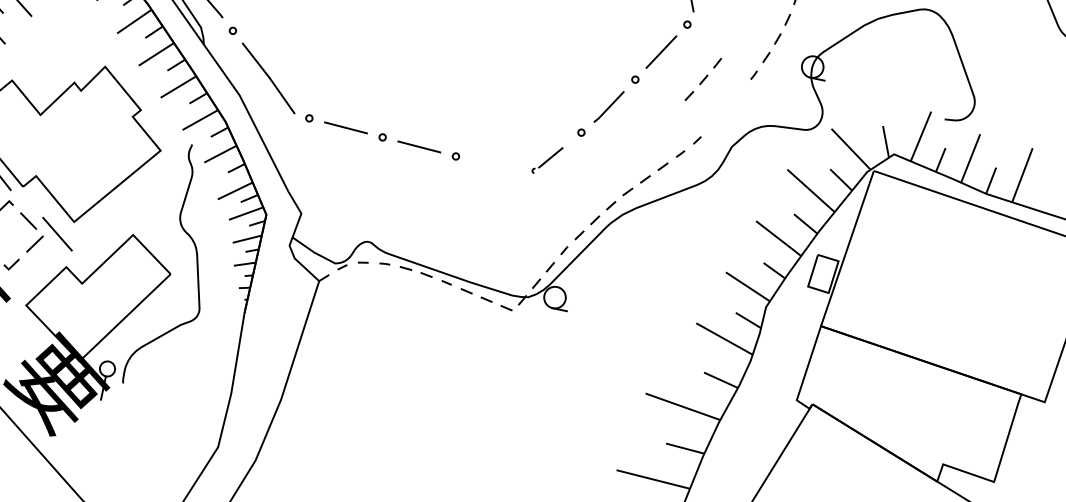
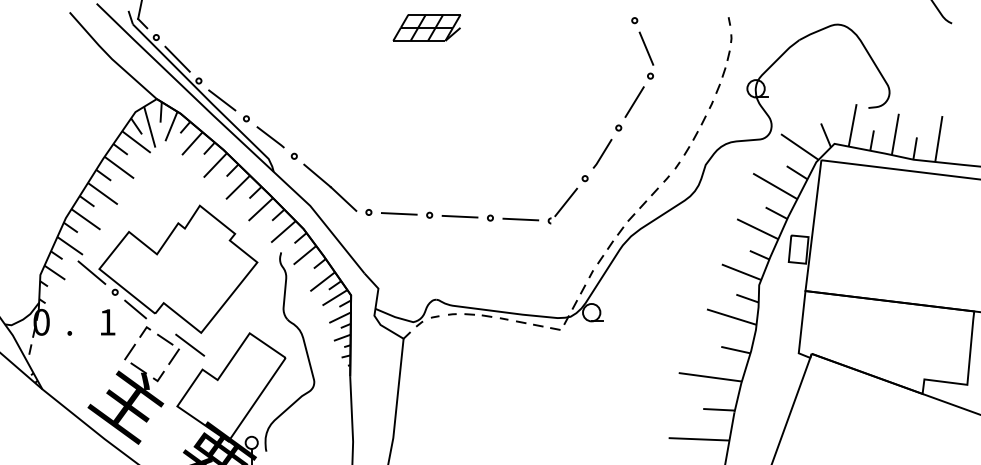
part: (702, 79) -> (694, 135), moved
part: (546, 159) -> (562, 205), size x1.43
line: (492, 165) -> (520, 219), added

